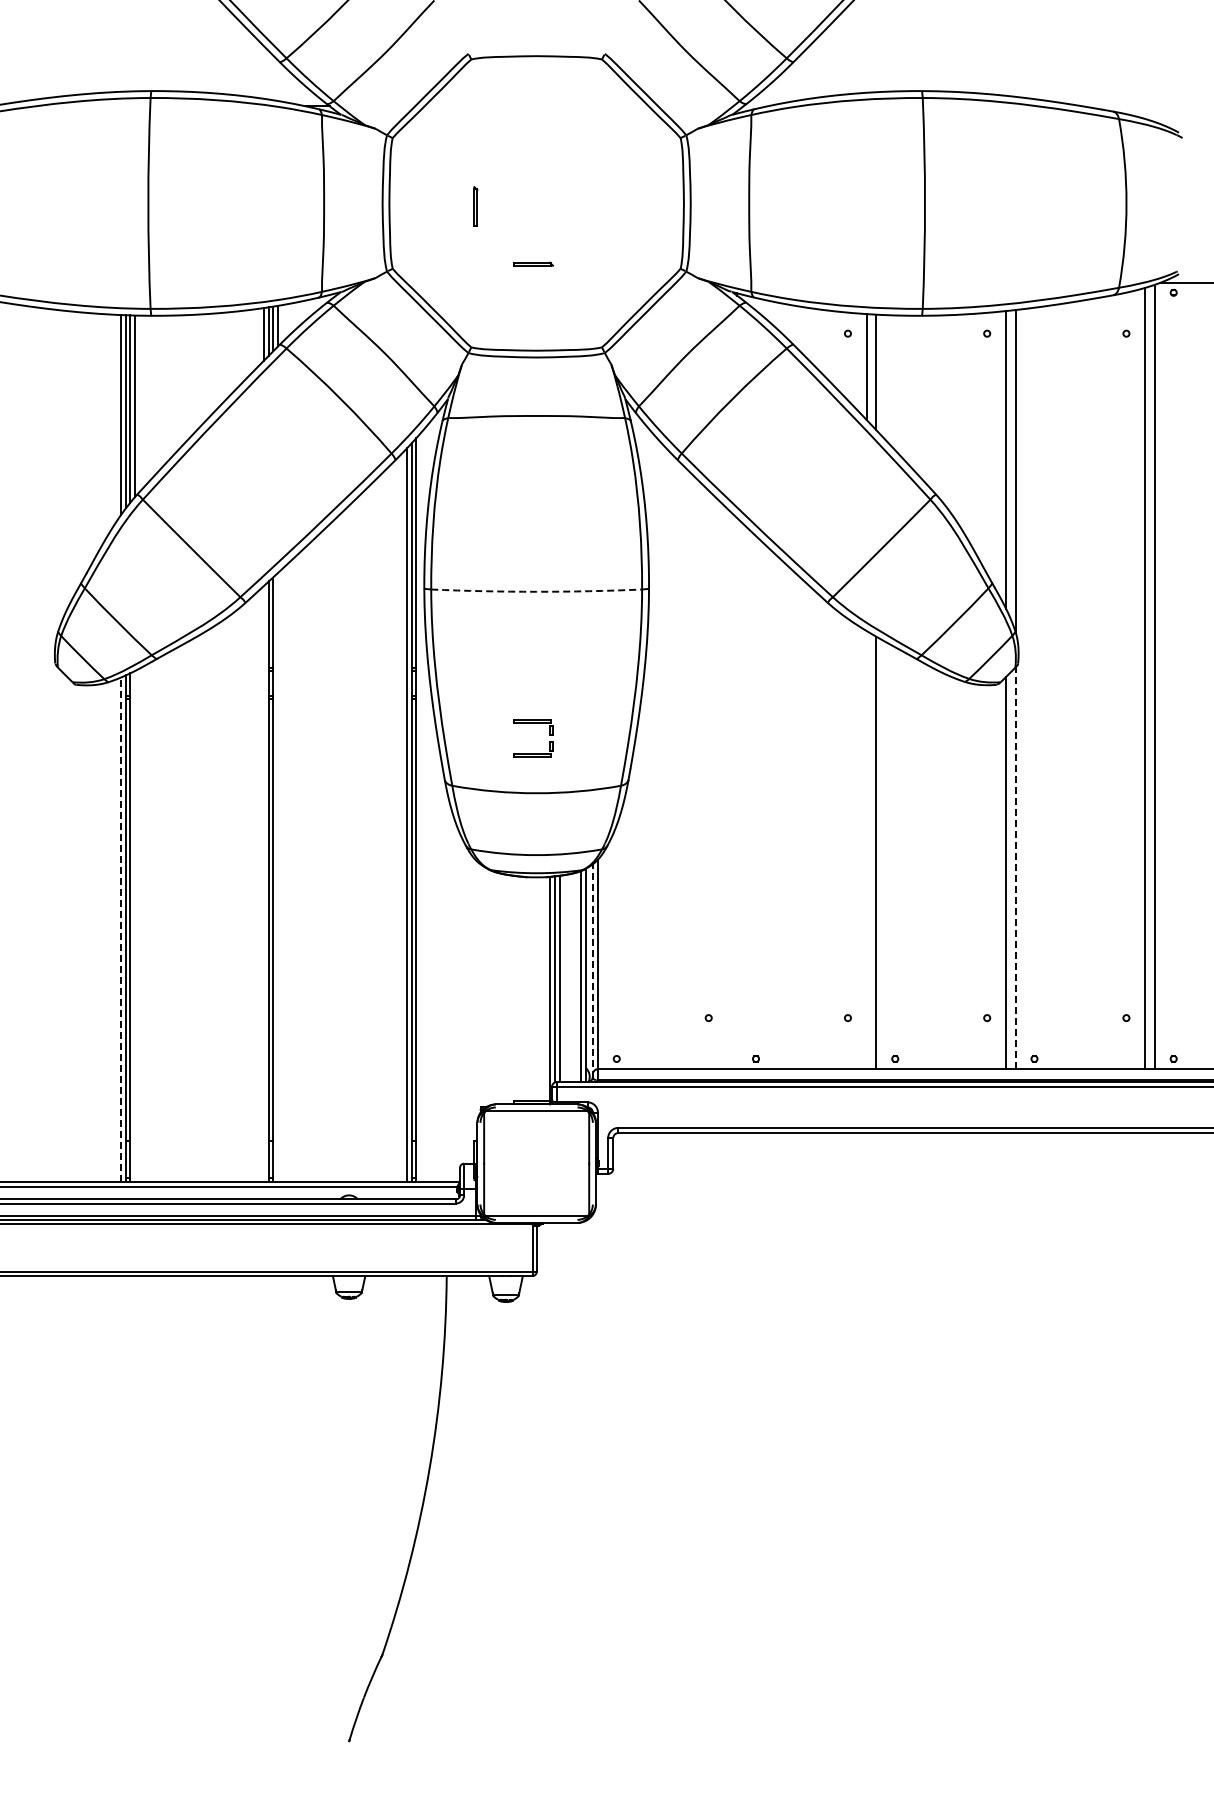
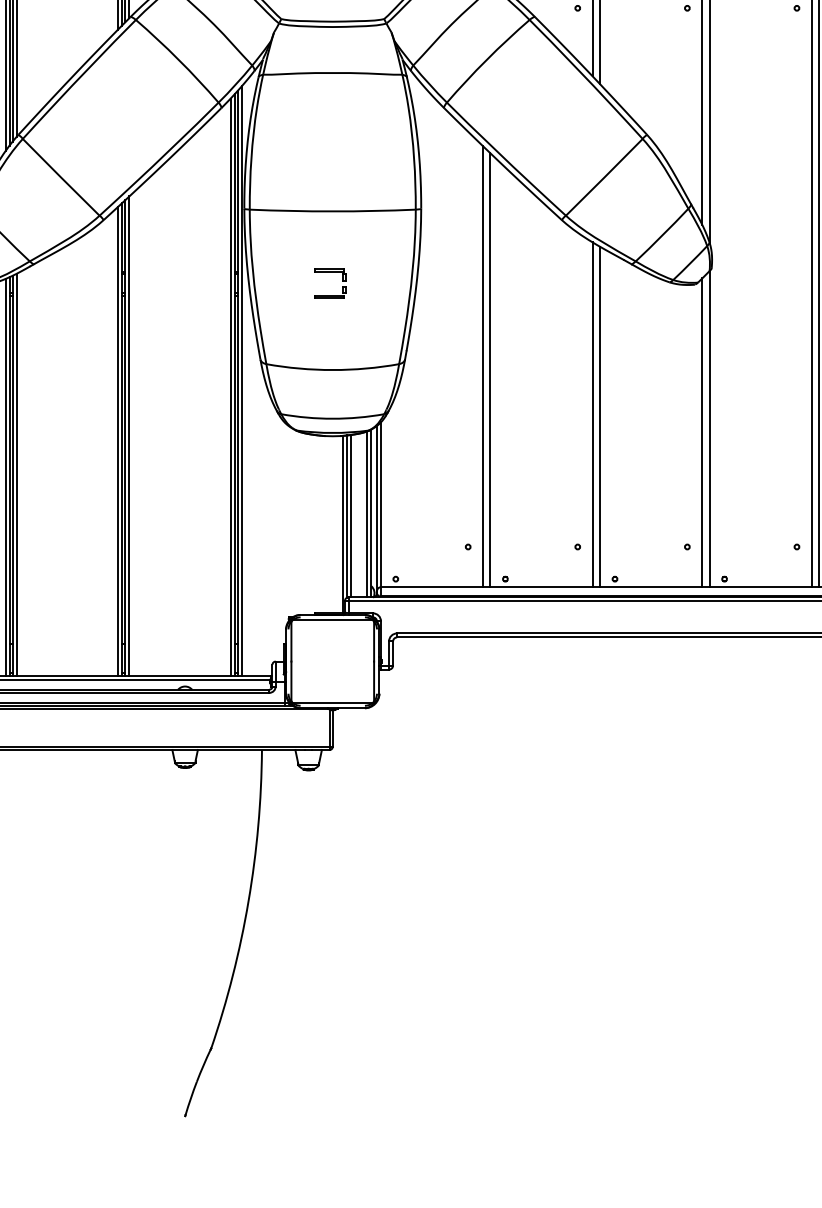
arc: (536, 591) -> (332, 211), dashed -> solid
part: (533, 723) -> (330, 271), moved
line: (727, 789) -> (482, 367), added
line: (737, 793) -> (490, 370), added
line: (421, 807) -> (242, 381), added
line: (866, 850) -> (592, 415), added
line: (1015, 868) -> (709, 429), dashed -> solid
line: (278, 877) -> (129, 436), added
line: (263, 884) -> (117, 441), added
line: (135, 926) -> (17, 474), added
line: (120, 929) -> (5, 477), dashed -> solid
line: (592, 971) -> (376, 510), dashed -> solid

